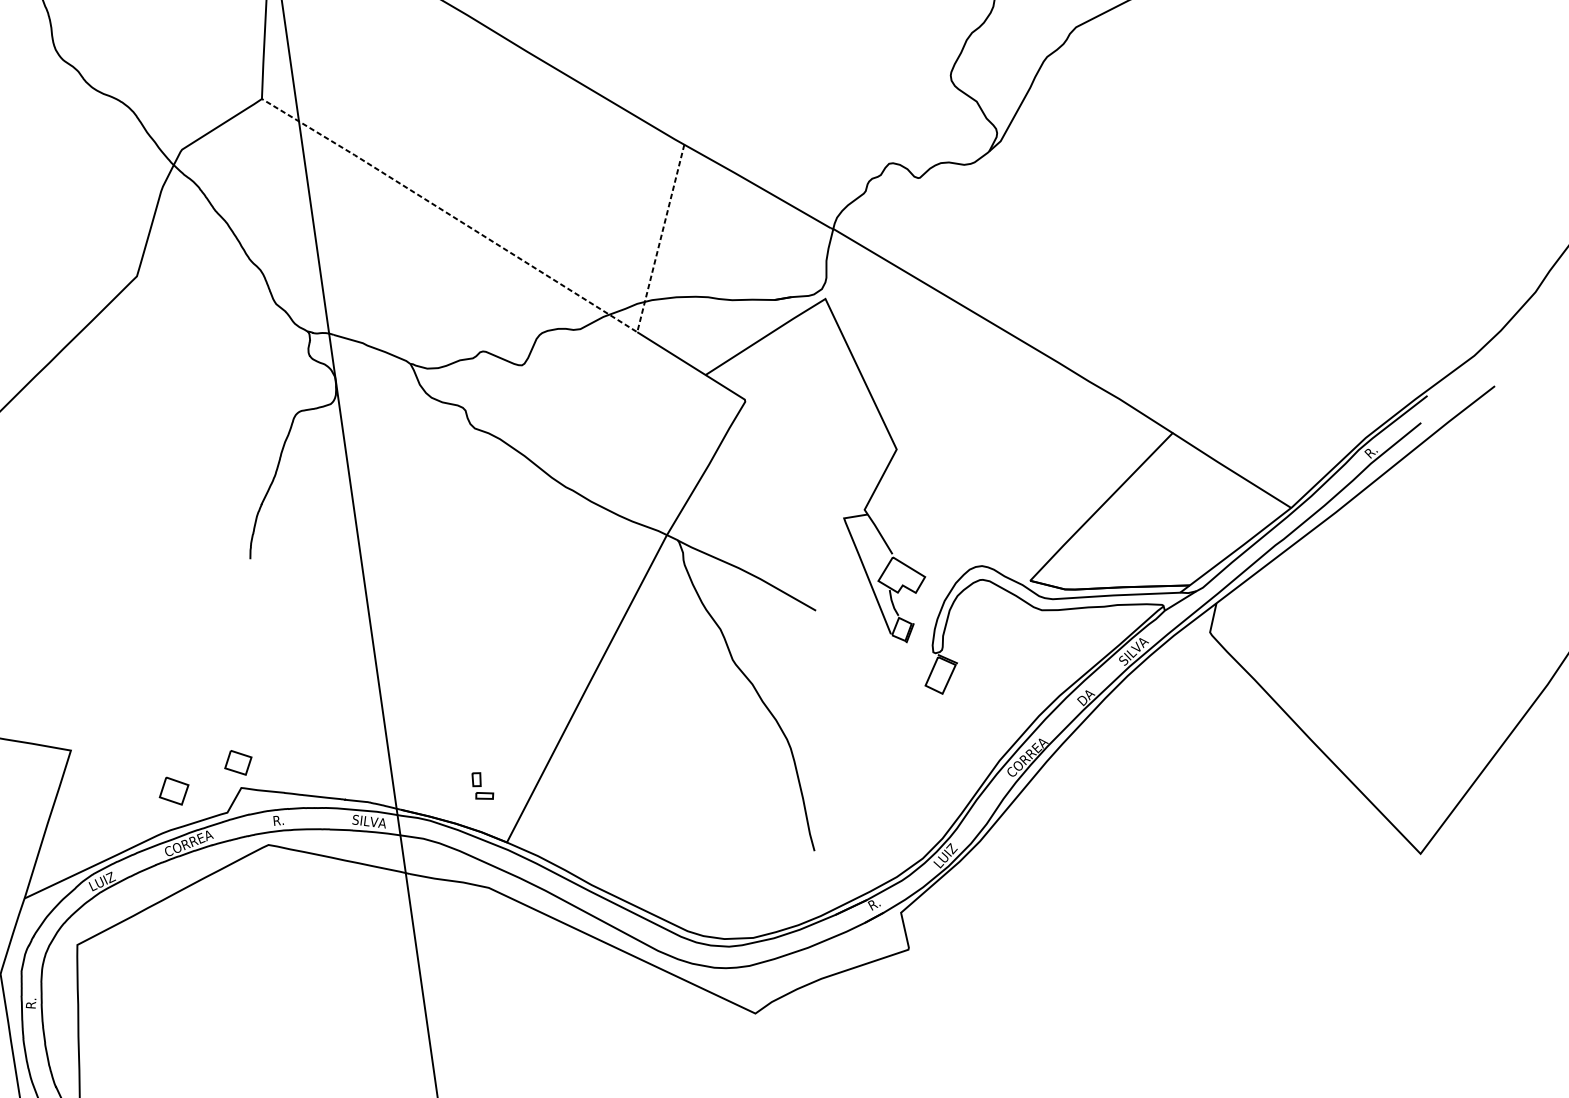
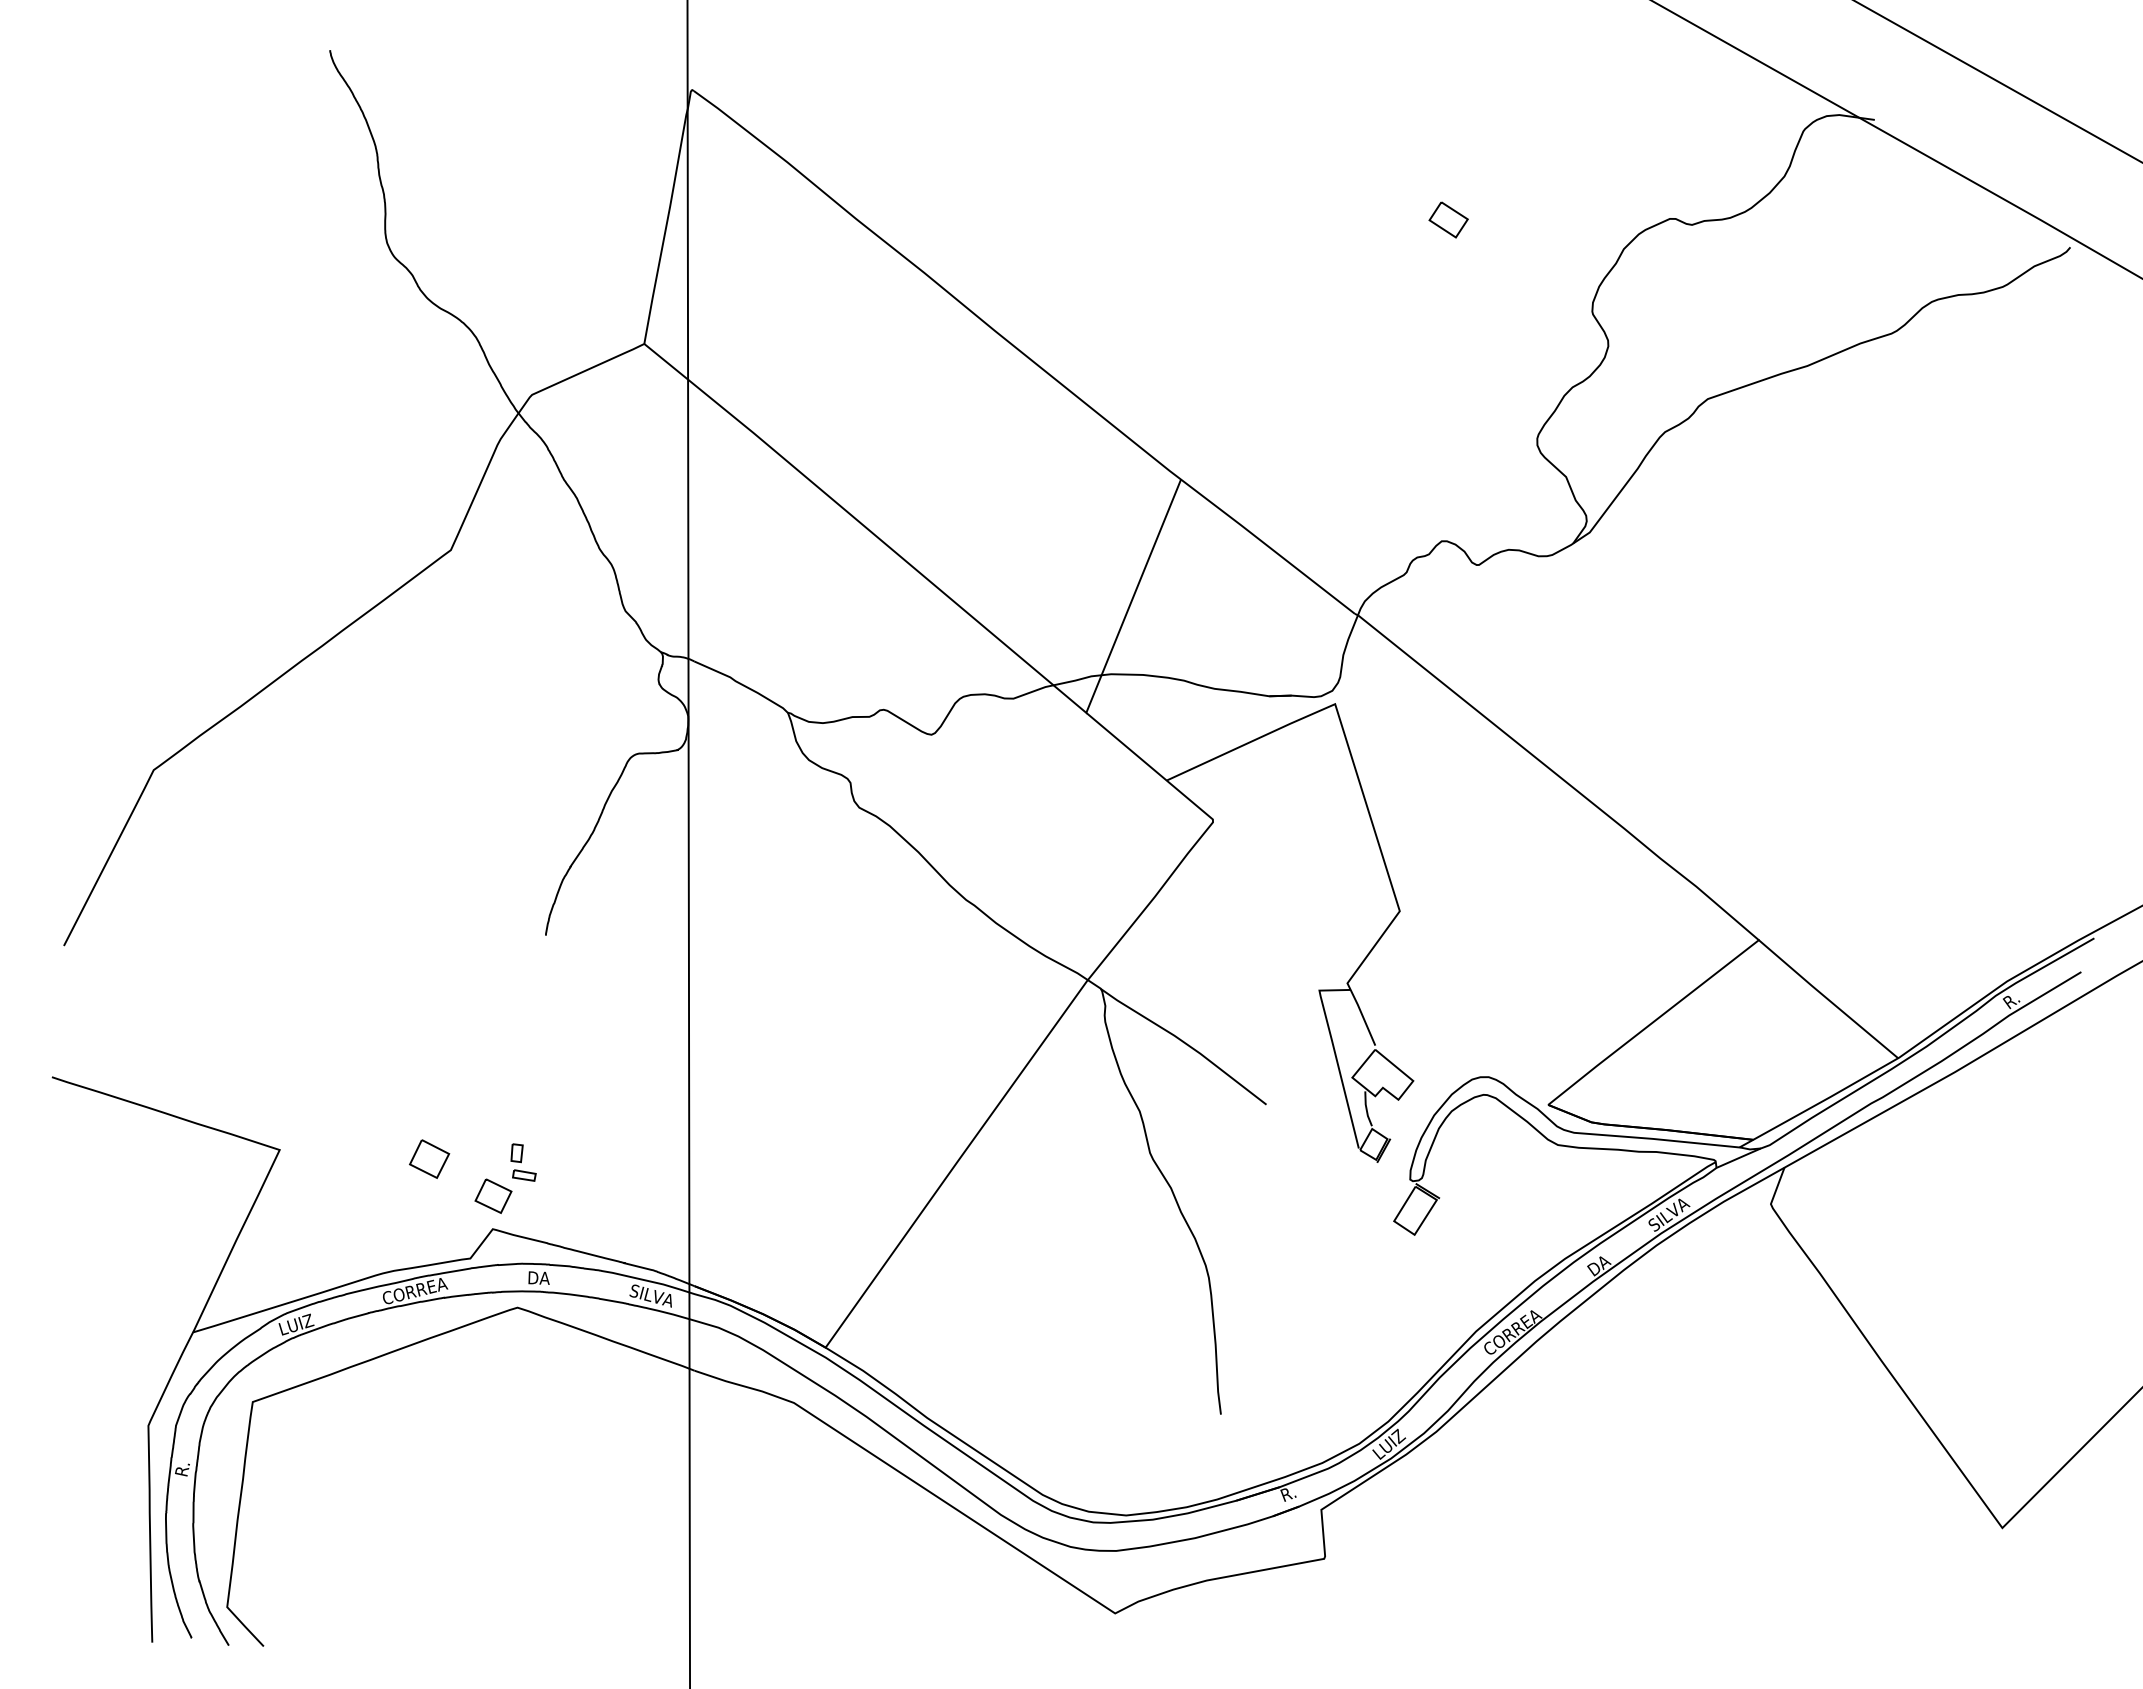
line: (531, 266) -> (961, 608), dashed -> solid
part: (482, 786) -> (523, 1162), moved
part: (174, 790) -> (429, 1158), moved
text: (282, 819) -> (539, 1277), R. -> DA

